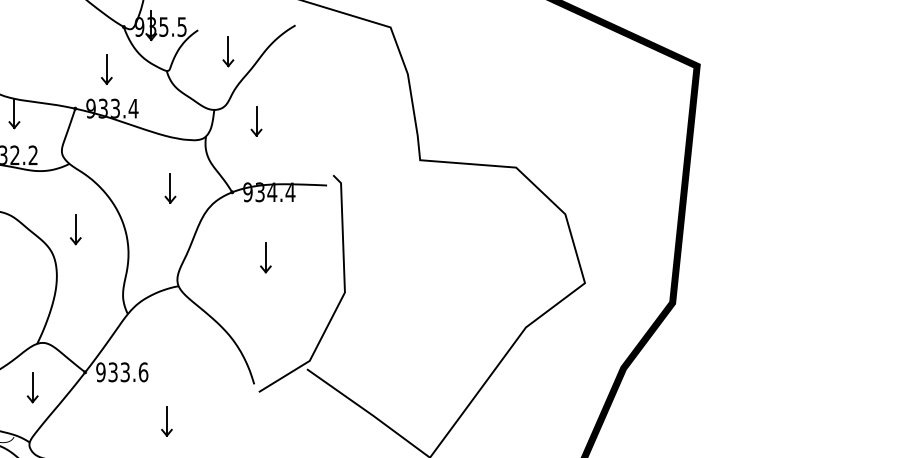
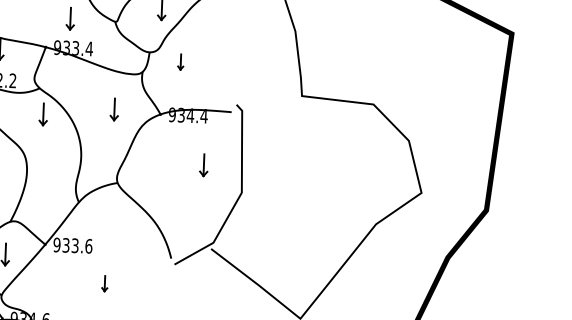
part: (256, 121) -> (180, 62), size x0.7
part: (75, 229) -> (43, 114), moved
part: (265, 257) -> (203, 164), moved
part: (166, 421) -> (104, 283), size x0.7

